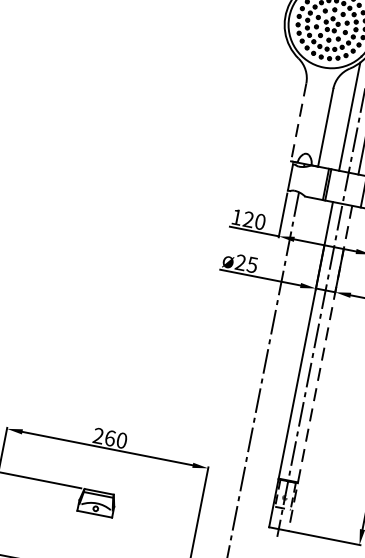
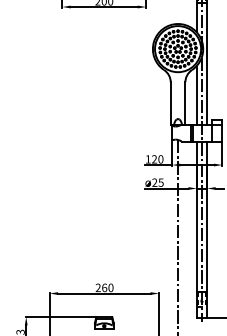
line: (298, 122) -> (170, 103), dashed -> solid
line: (320, 369) -> (207, 230), dashed -> solid

